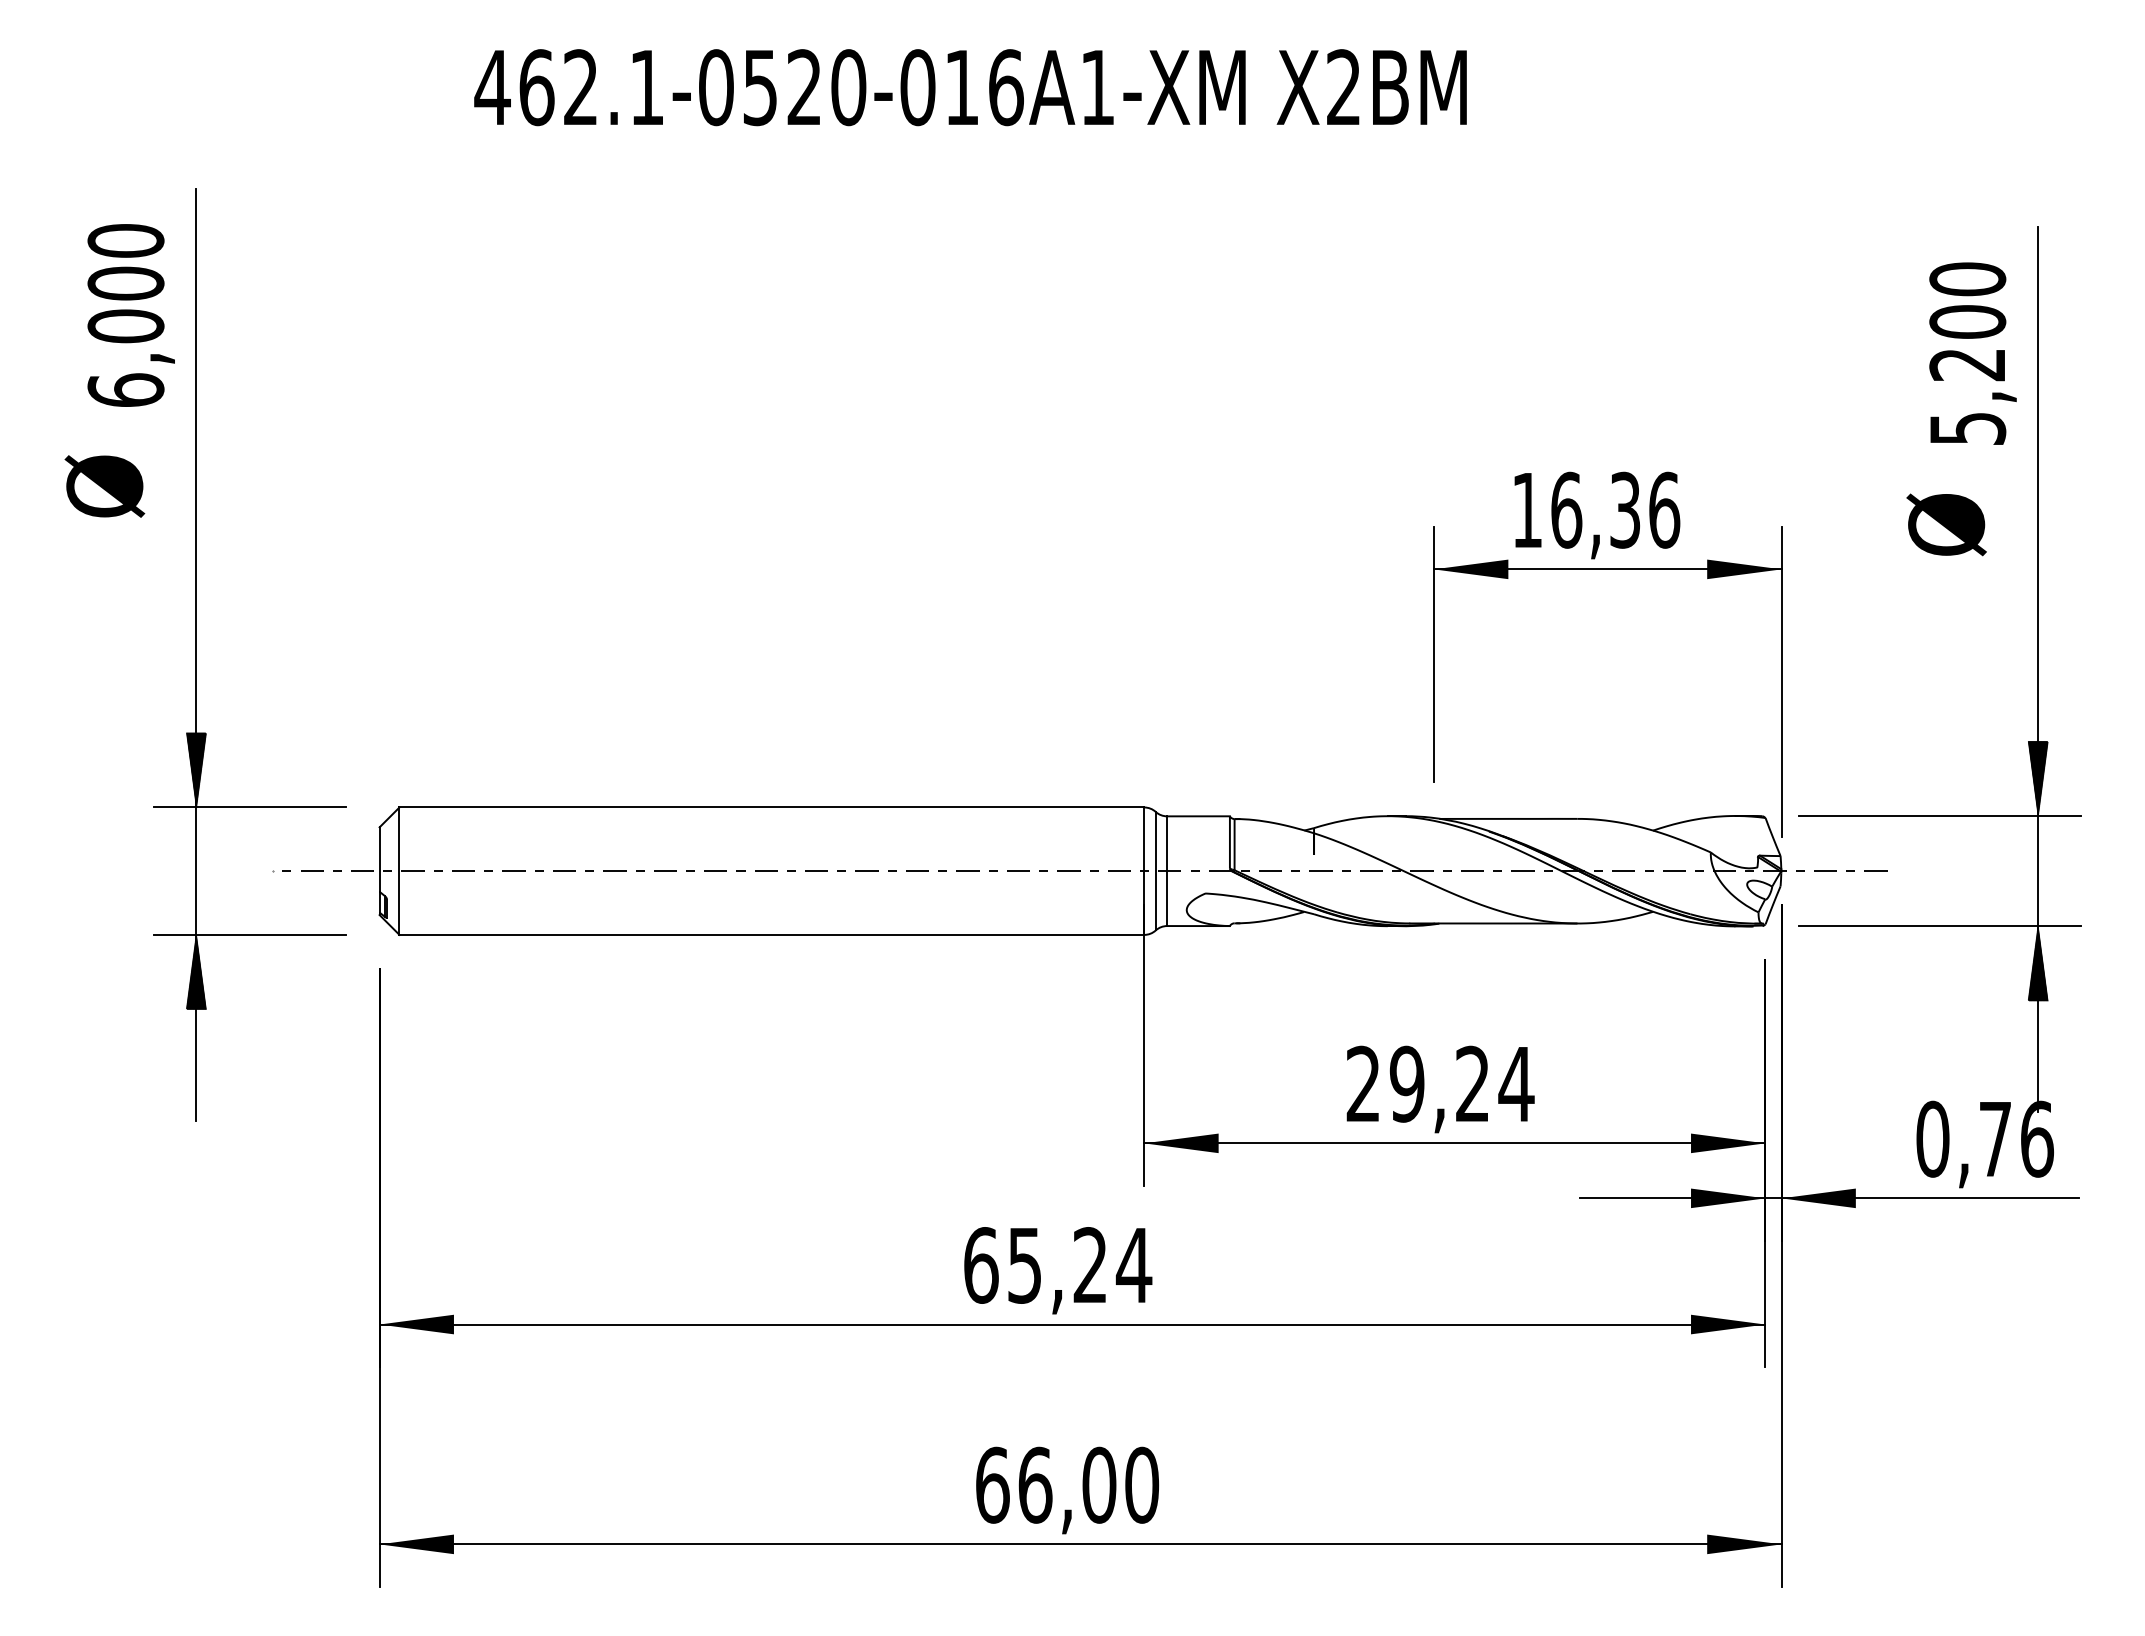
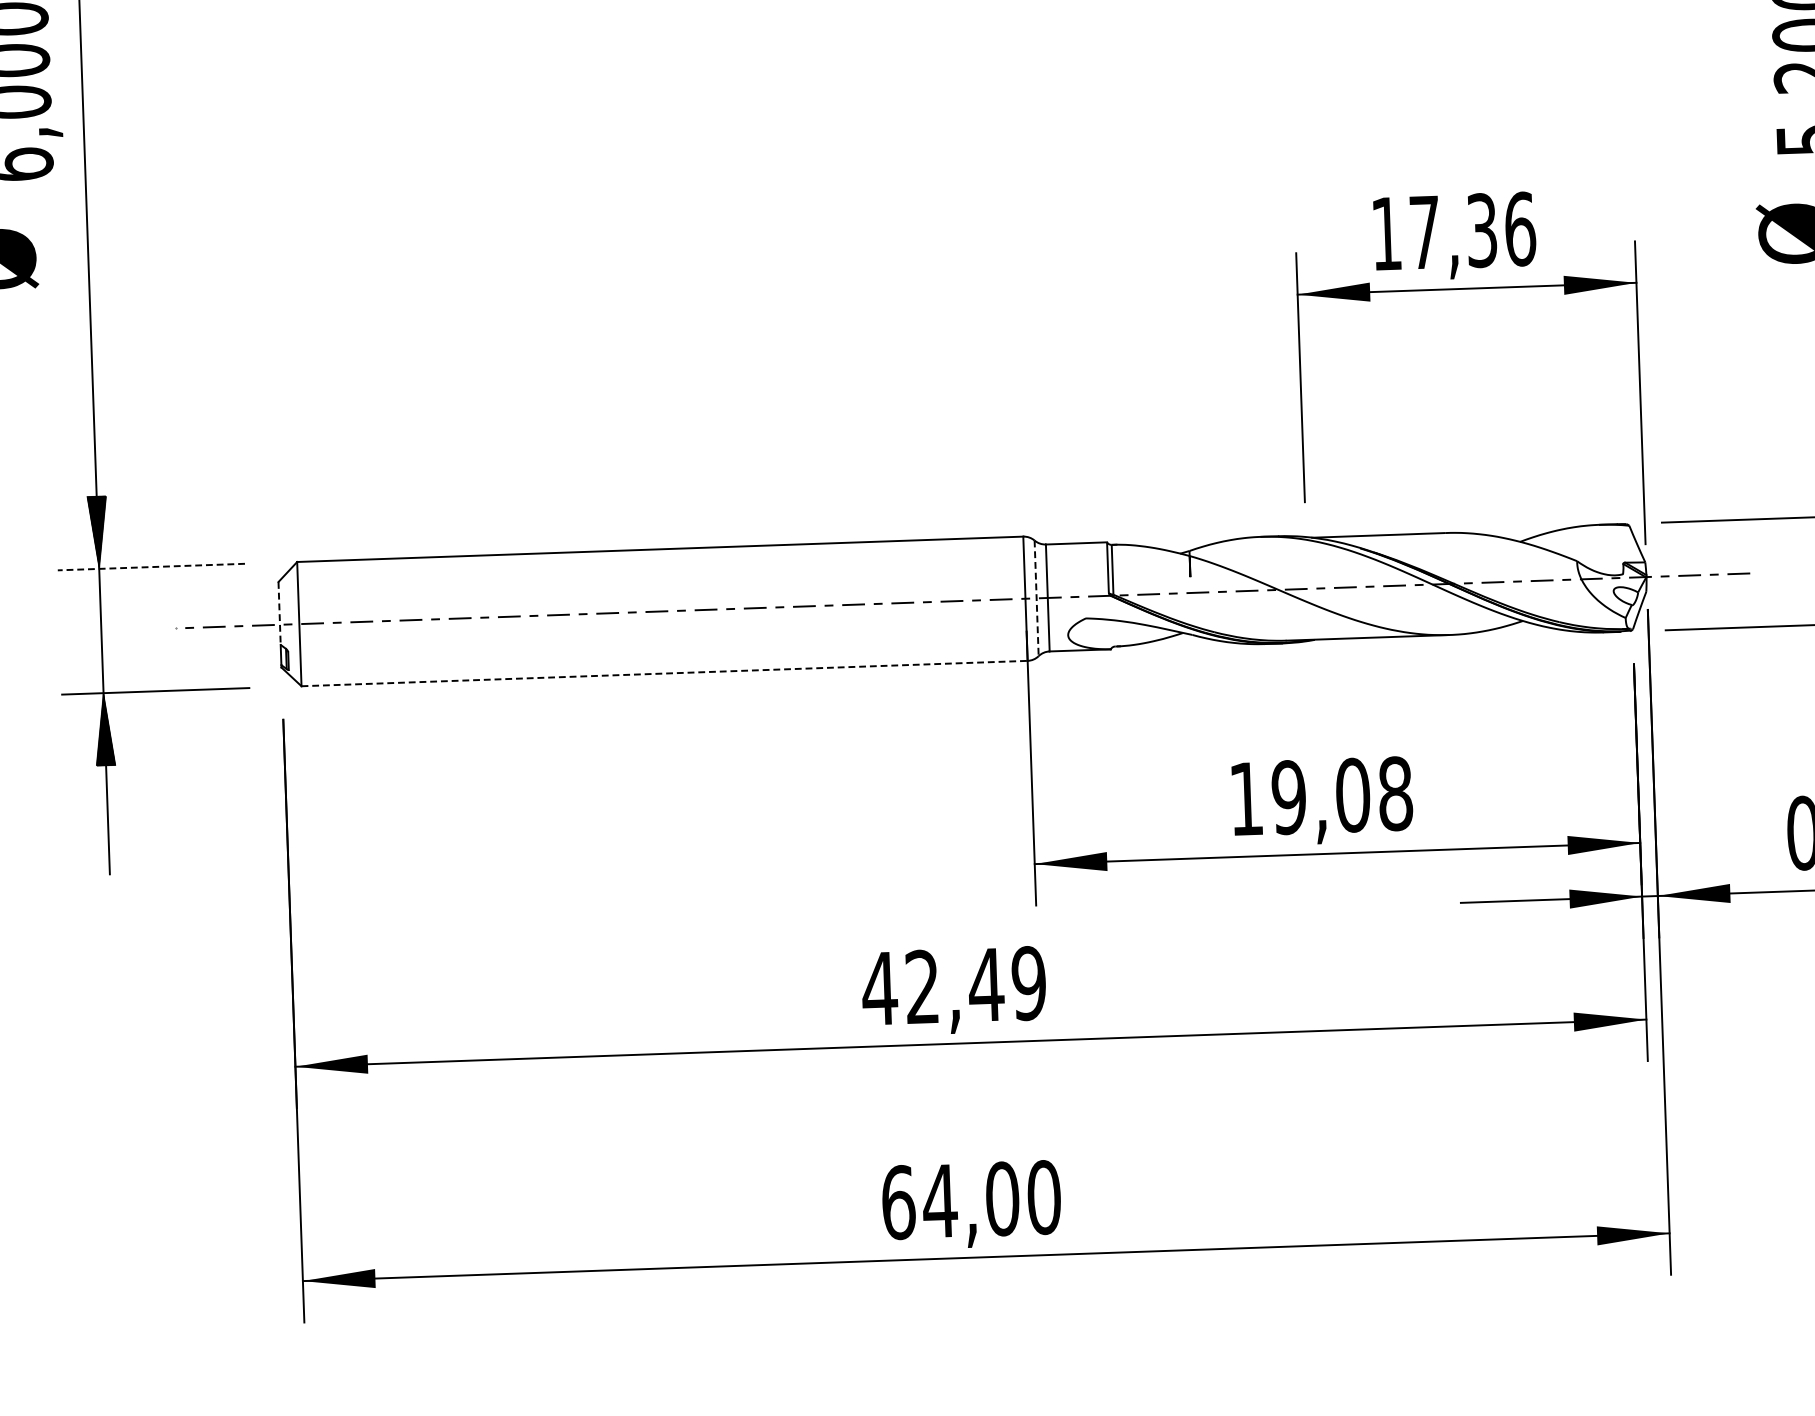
text: (1566, 509) -> (1424, 231), 16,36 -> 17,36
line: (249, 807) -> (150, 567), solid -> dashed
line: (379, 860) -> (279, 614), solid -> dashed
line: (1155, 871) -> (1036, 598), solid -> dashed
line: (772, 934) -> (665, 673), solid -> dashed
text: (1440, 1083) -> (1321, 795), 29,24 -> 19,08
text: (1057, 1265) -> (954, 986), 65,24 -> 42,49
text: (1035, 1484) -> (940, 1200), 66,00 -> 64,00

